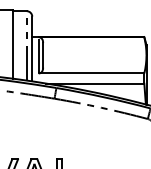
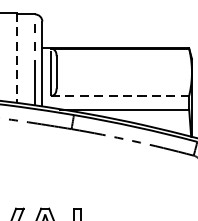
line: (13, 44) -> (17, 58), solid -> dashed
line: (91, 73) -> (119, 96), solid -> dashed

